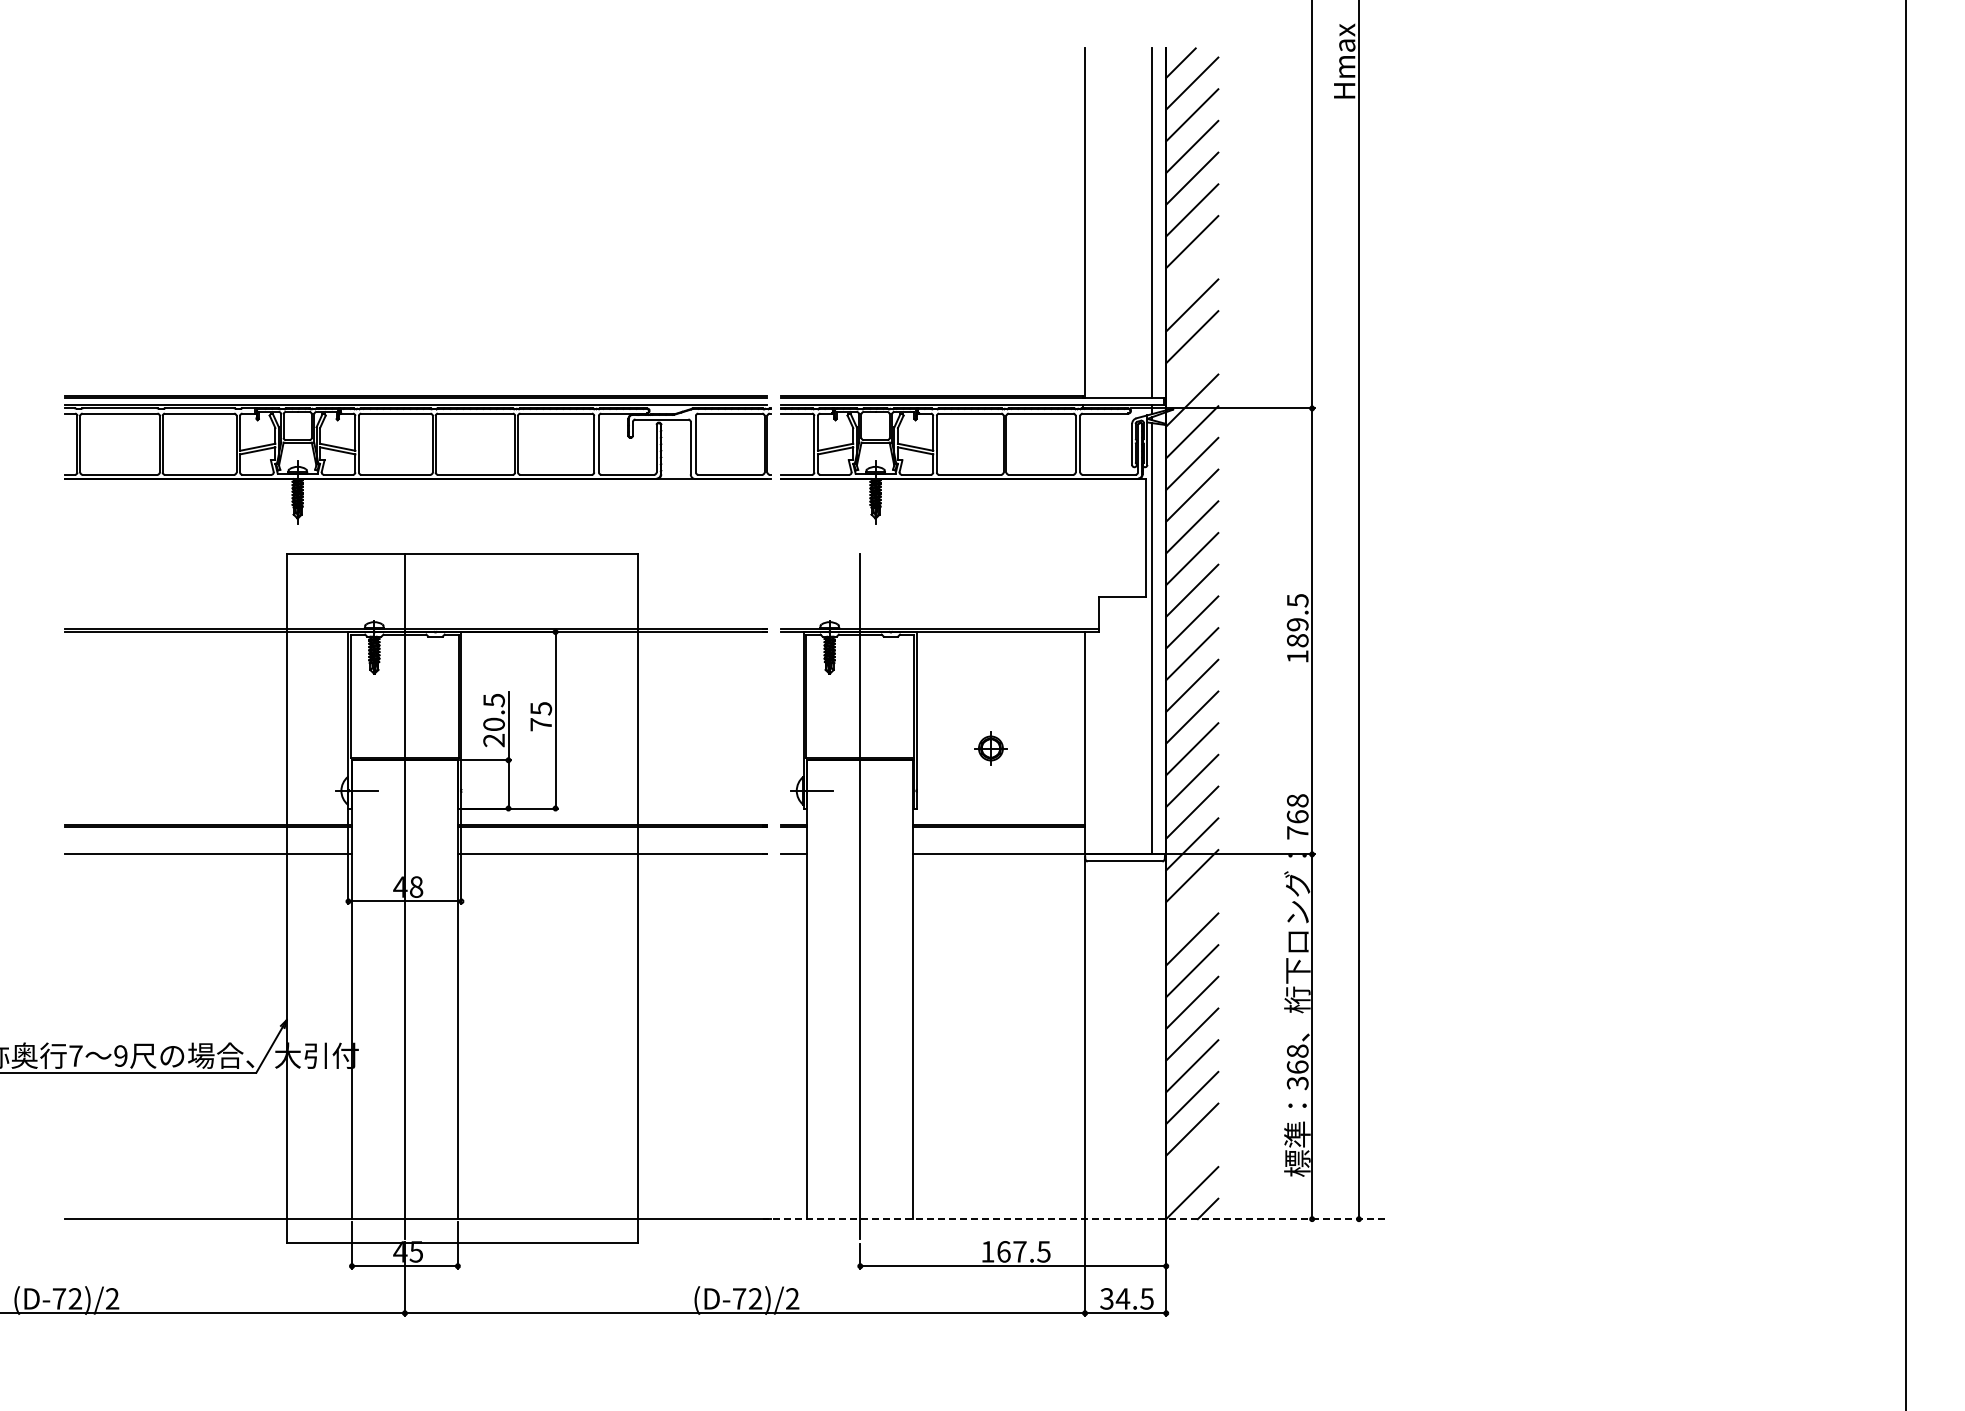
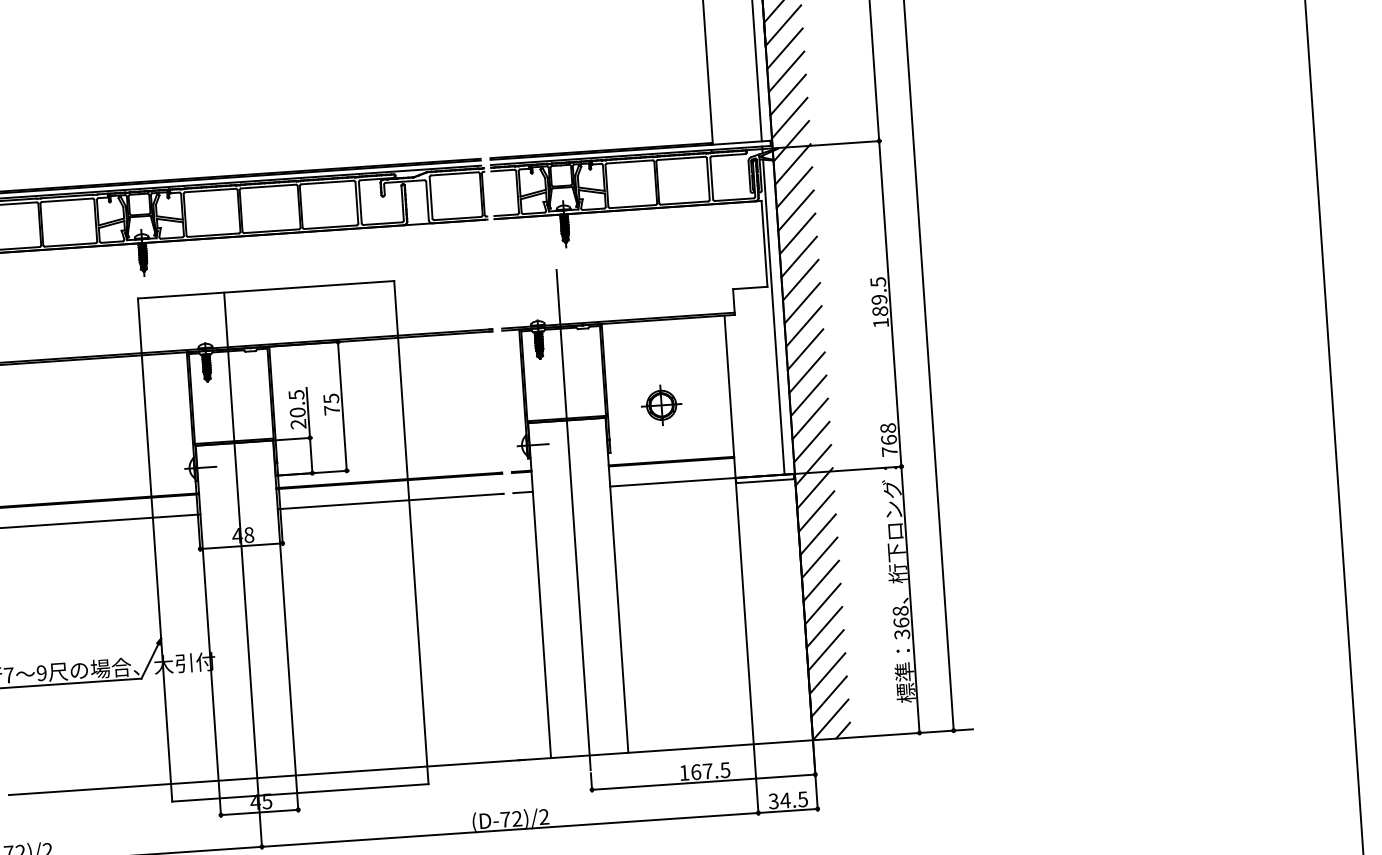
line: (1192, 273) -> (785, 48), added
line: (1192, 368) -> (789, 117), added
part: (990, 748) -> (661, 405), size x1.67
line: (1192, 907) -> (816, 511), added
line: (1192, 1161) -> (829, 696), added
line: (1073, 1219) -> (745, 745), dashed -> solid

